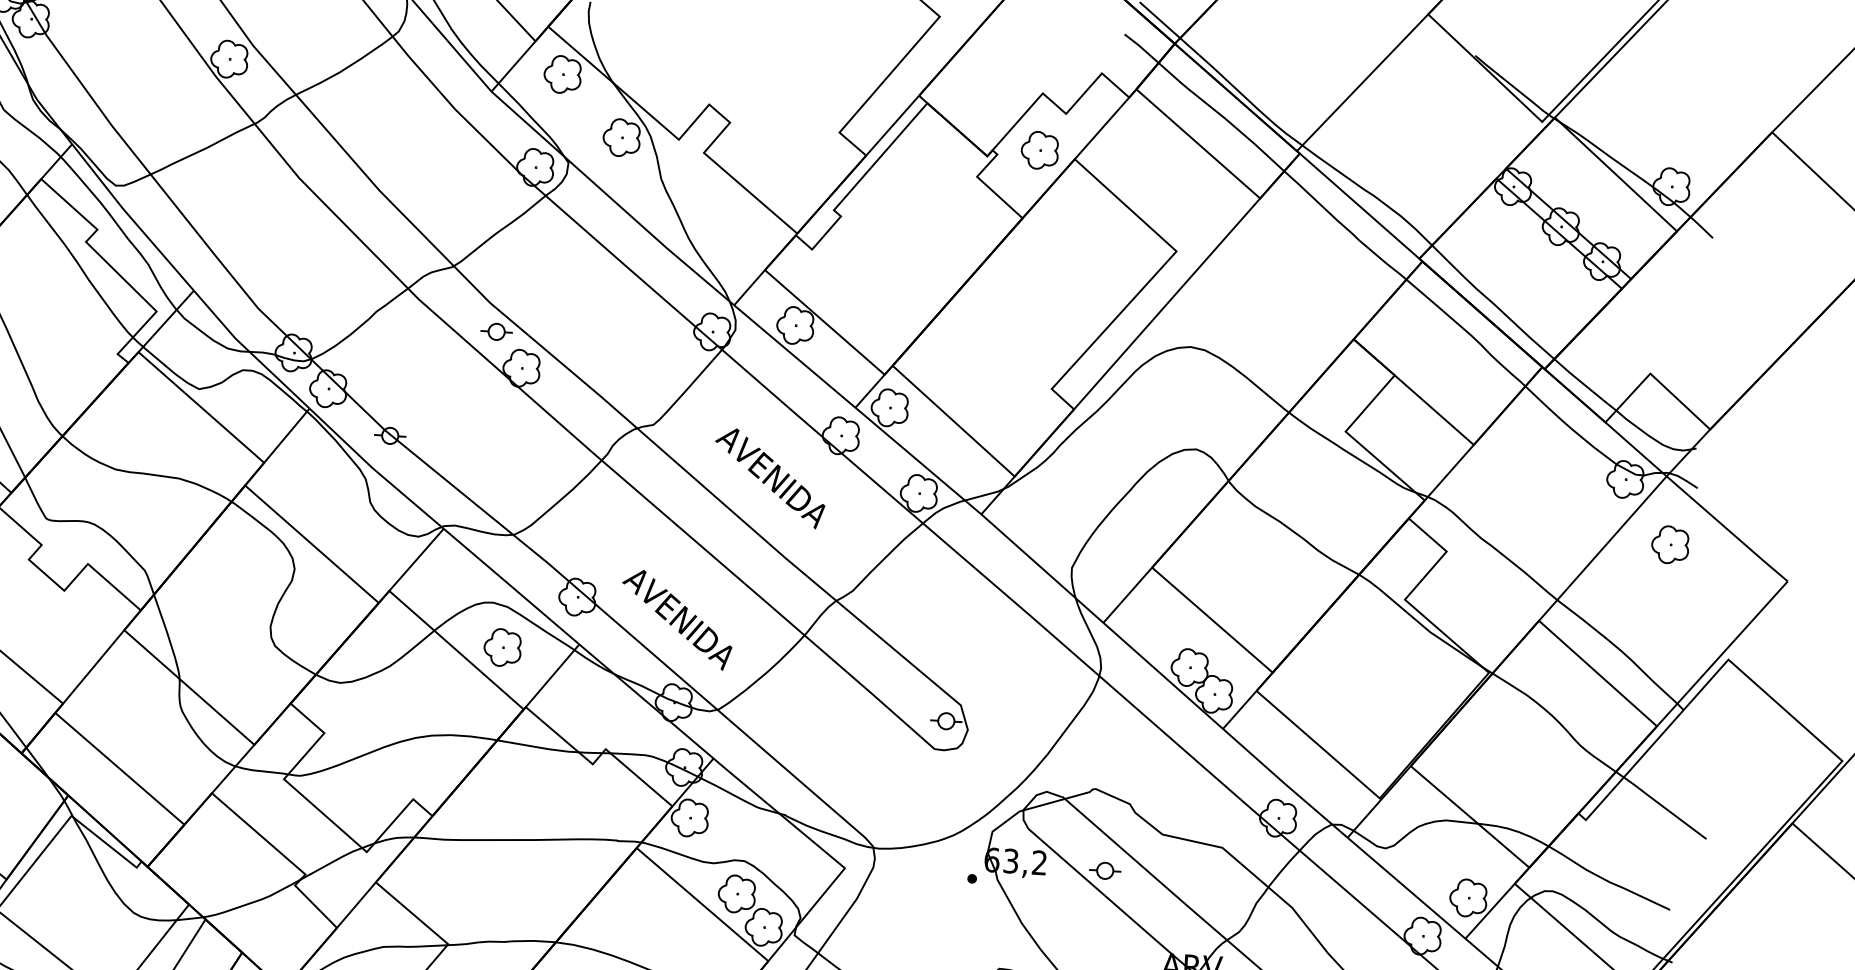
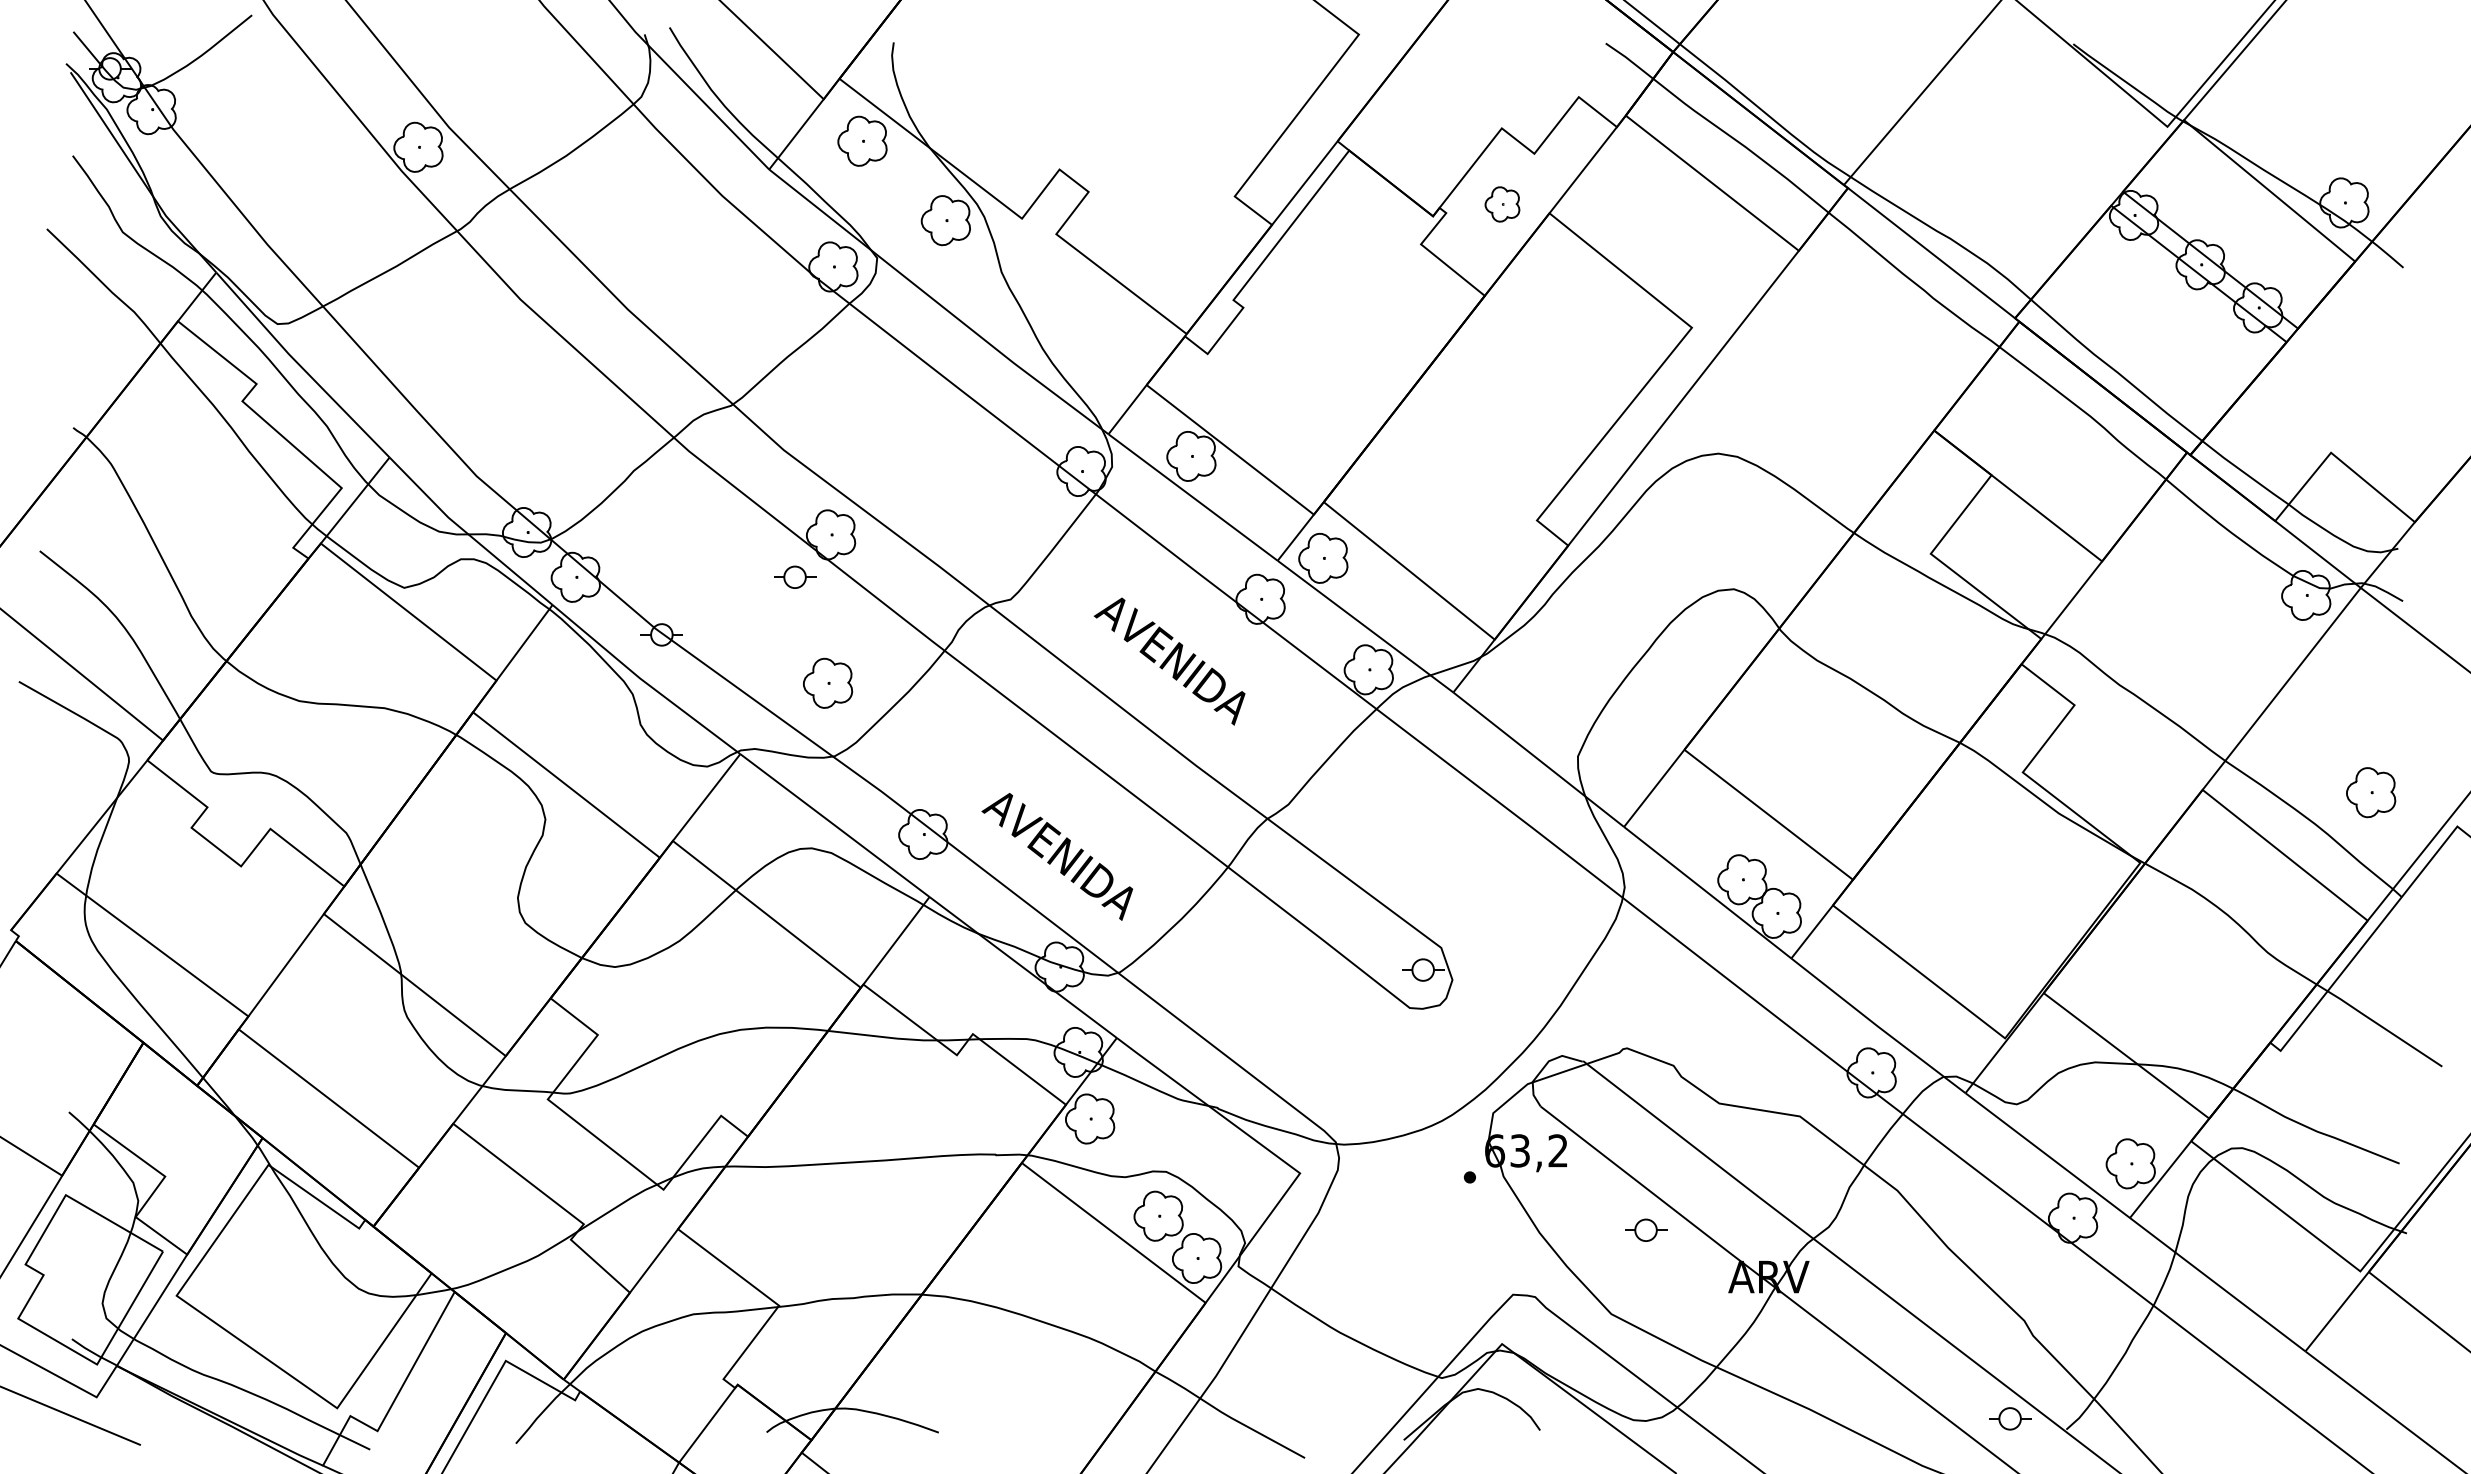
part: (1039, 150) -> (1502, 204), size x0.7
part: (497, 331) -> (795, 576), moved
part: (1670, 544) -> (2371, 792), moved
part: (503, 647) -> (828, 682), moved
part: (1105, 870) -> (1646, 1229), moved

